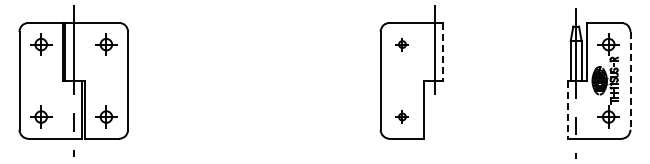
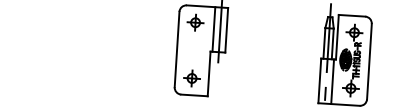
part: (402, 44) -> (195, 22), size x1.67
line: (426, 51) -> (213, 29), added
line: (443, 51) -> (226, 30), dashed -> solid
line: (630, 80) -> (369, 61), dashed -> solid
line: (567, 109) -> (319, 80), dashed -> solid
line: (584, 109) -> (332, 81), added
part: (402, 116) -> (192, 78), size x1.67

